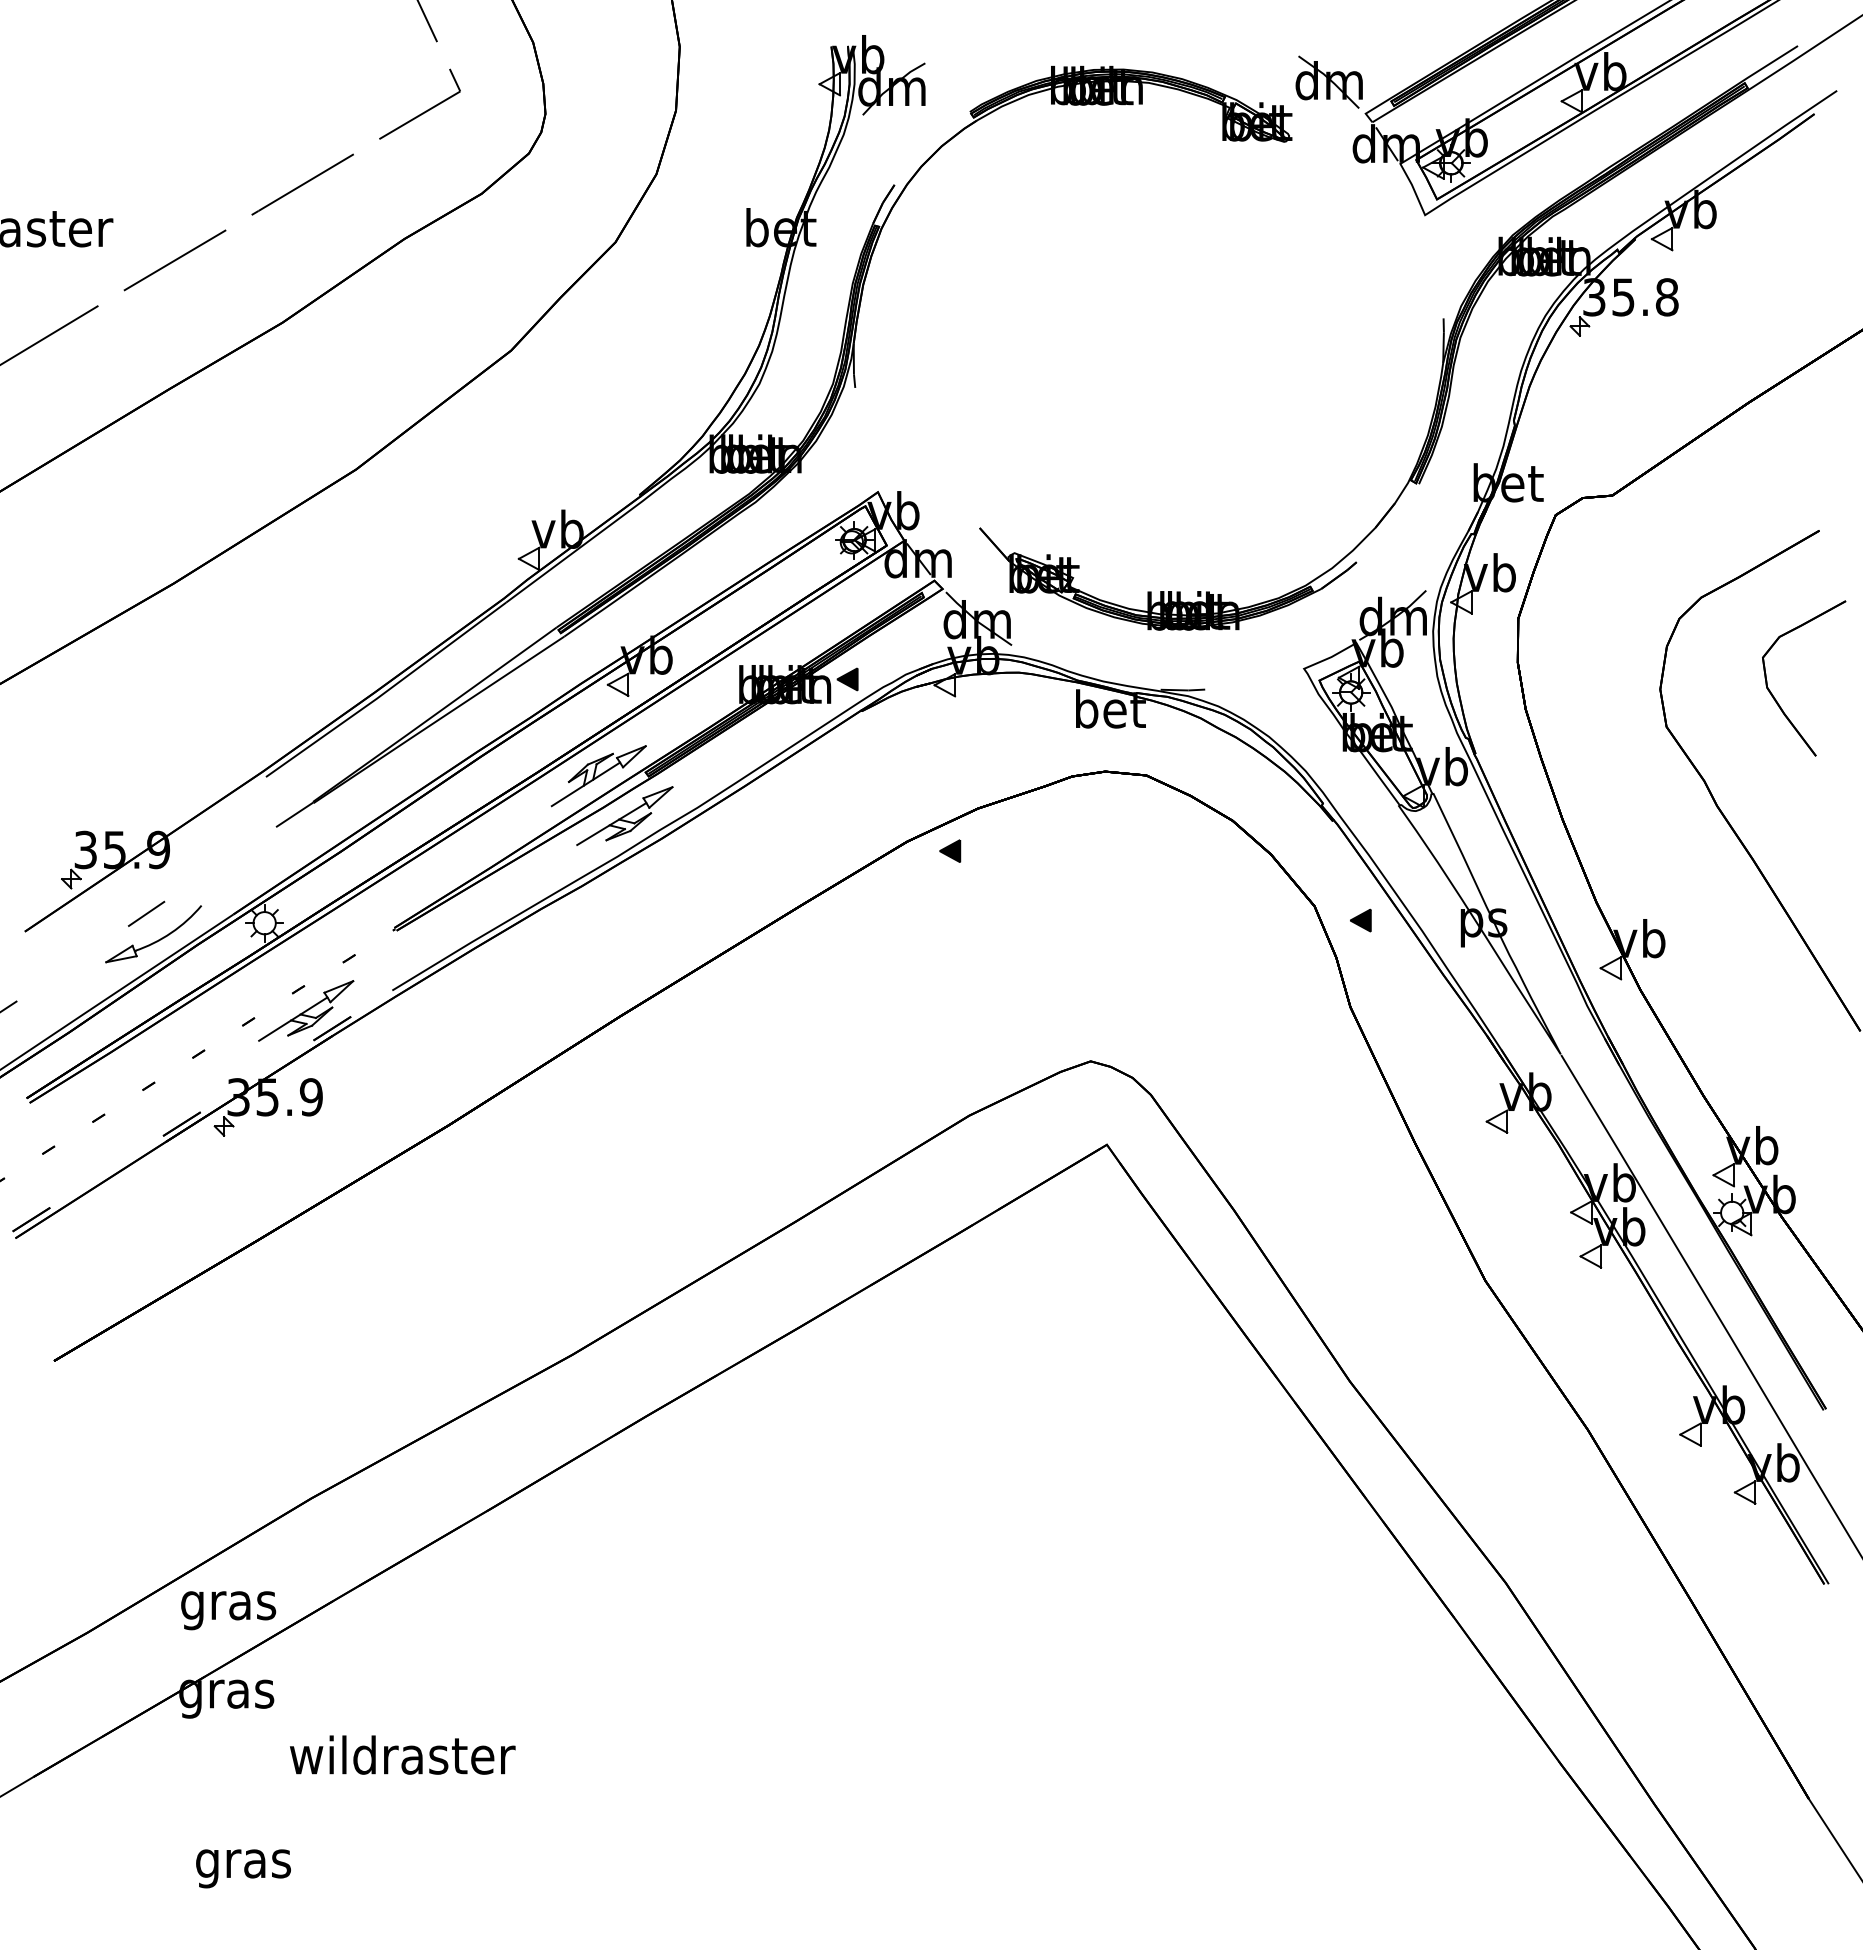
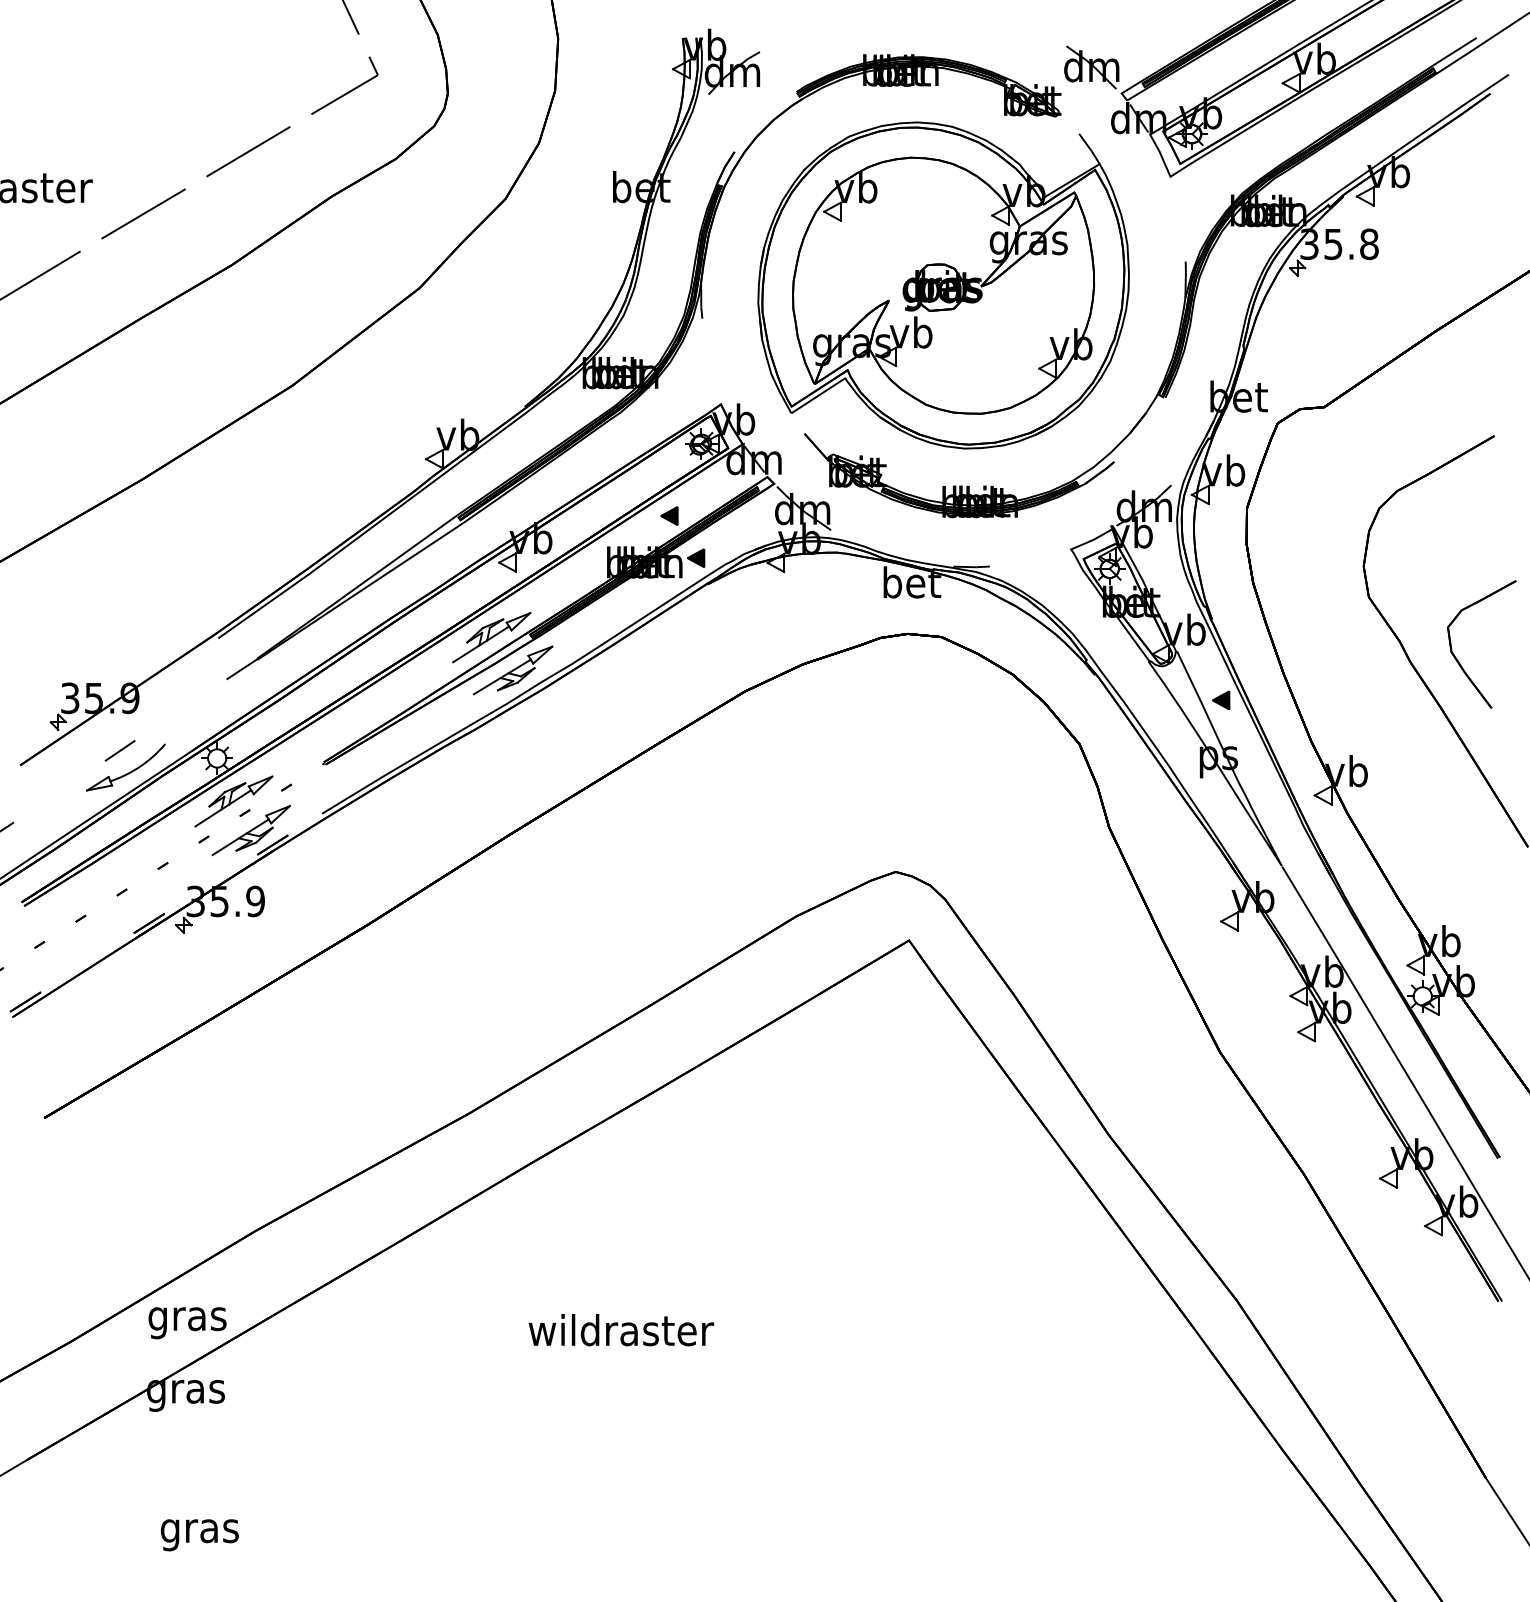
part: (1148, 347) -> (943, 285), added
part: (1774, 696) -> (1457, 659), moved
part: (950, 850) -> (669, 515), moved
part: (1360, 920) -> (1220, 700), moved
part: (284, 975) -> (233, 801), added
text: (402, 1754) -> (621, 1329), moved

